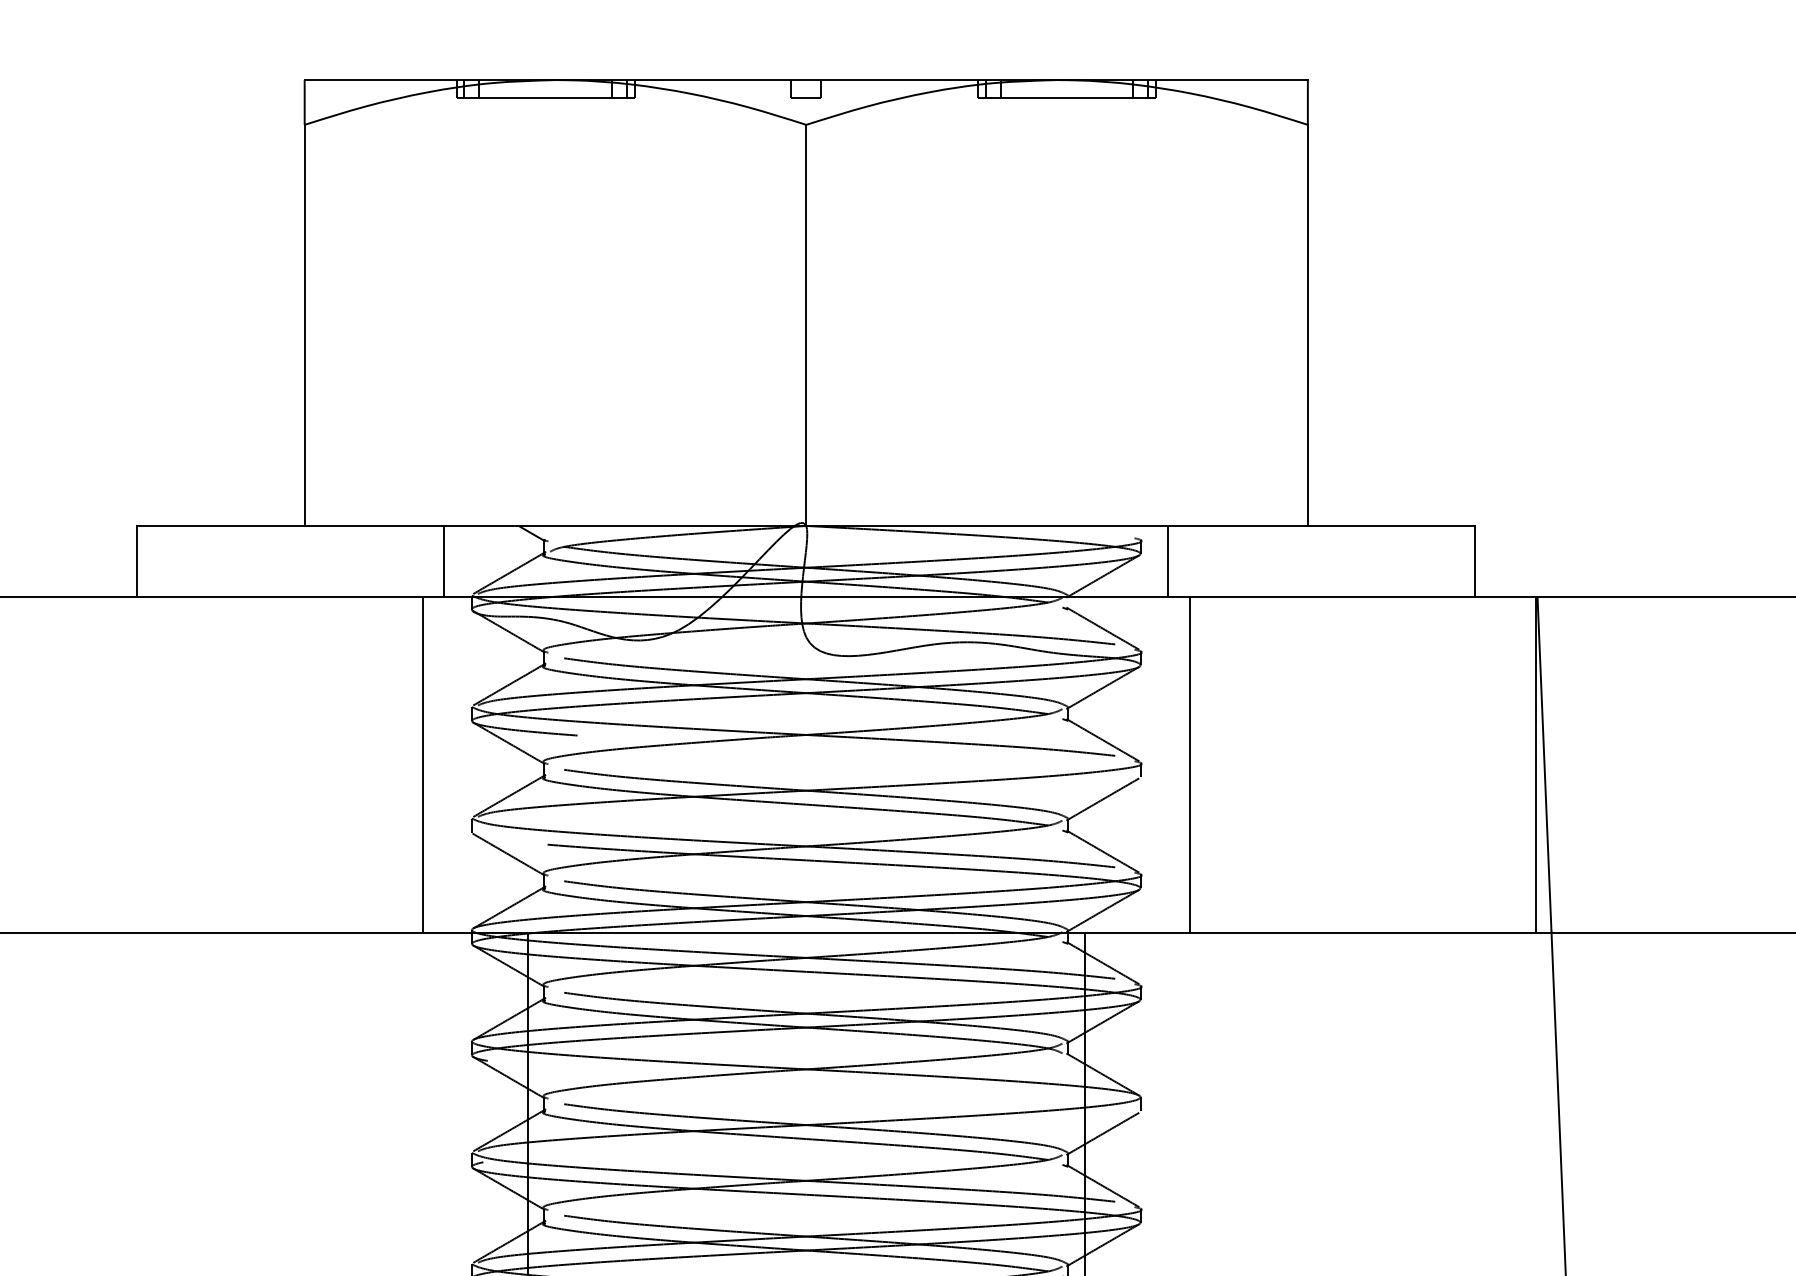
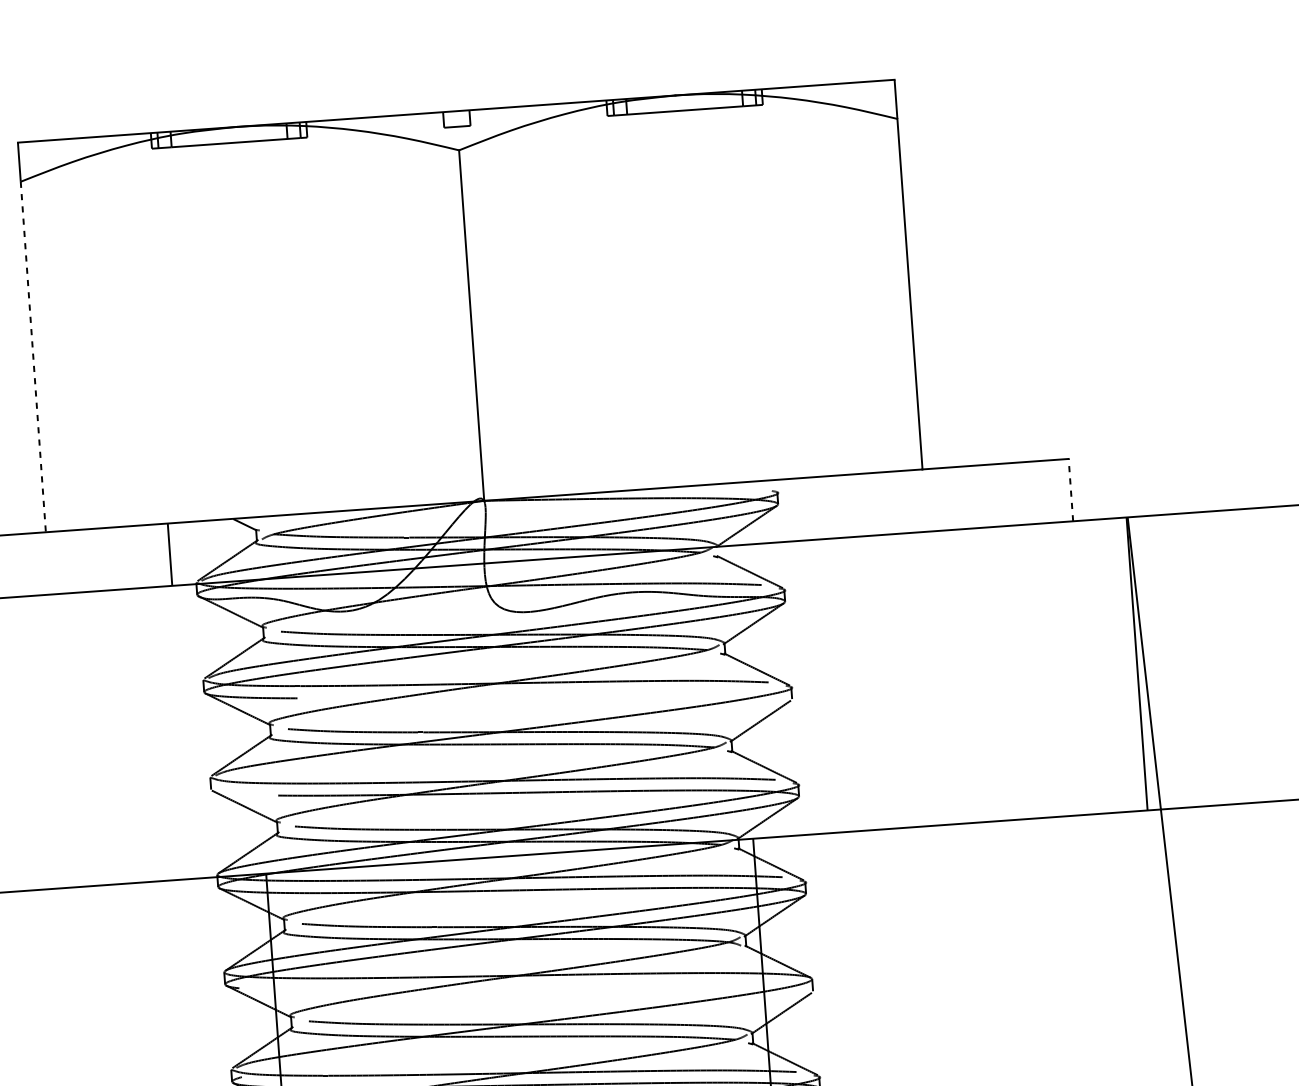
line: (304, 325) -> (33, 357), solid -> dashed
line: (1168, 561) -> (802, 509), removed
line: (1475, 561) -> (1071, 489), solid -> dashed
line: (422, 764) -> (163, 733), removed
line: (1189, 764) -> (834, 685), removed

